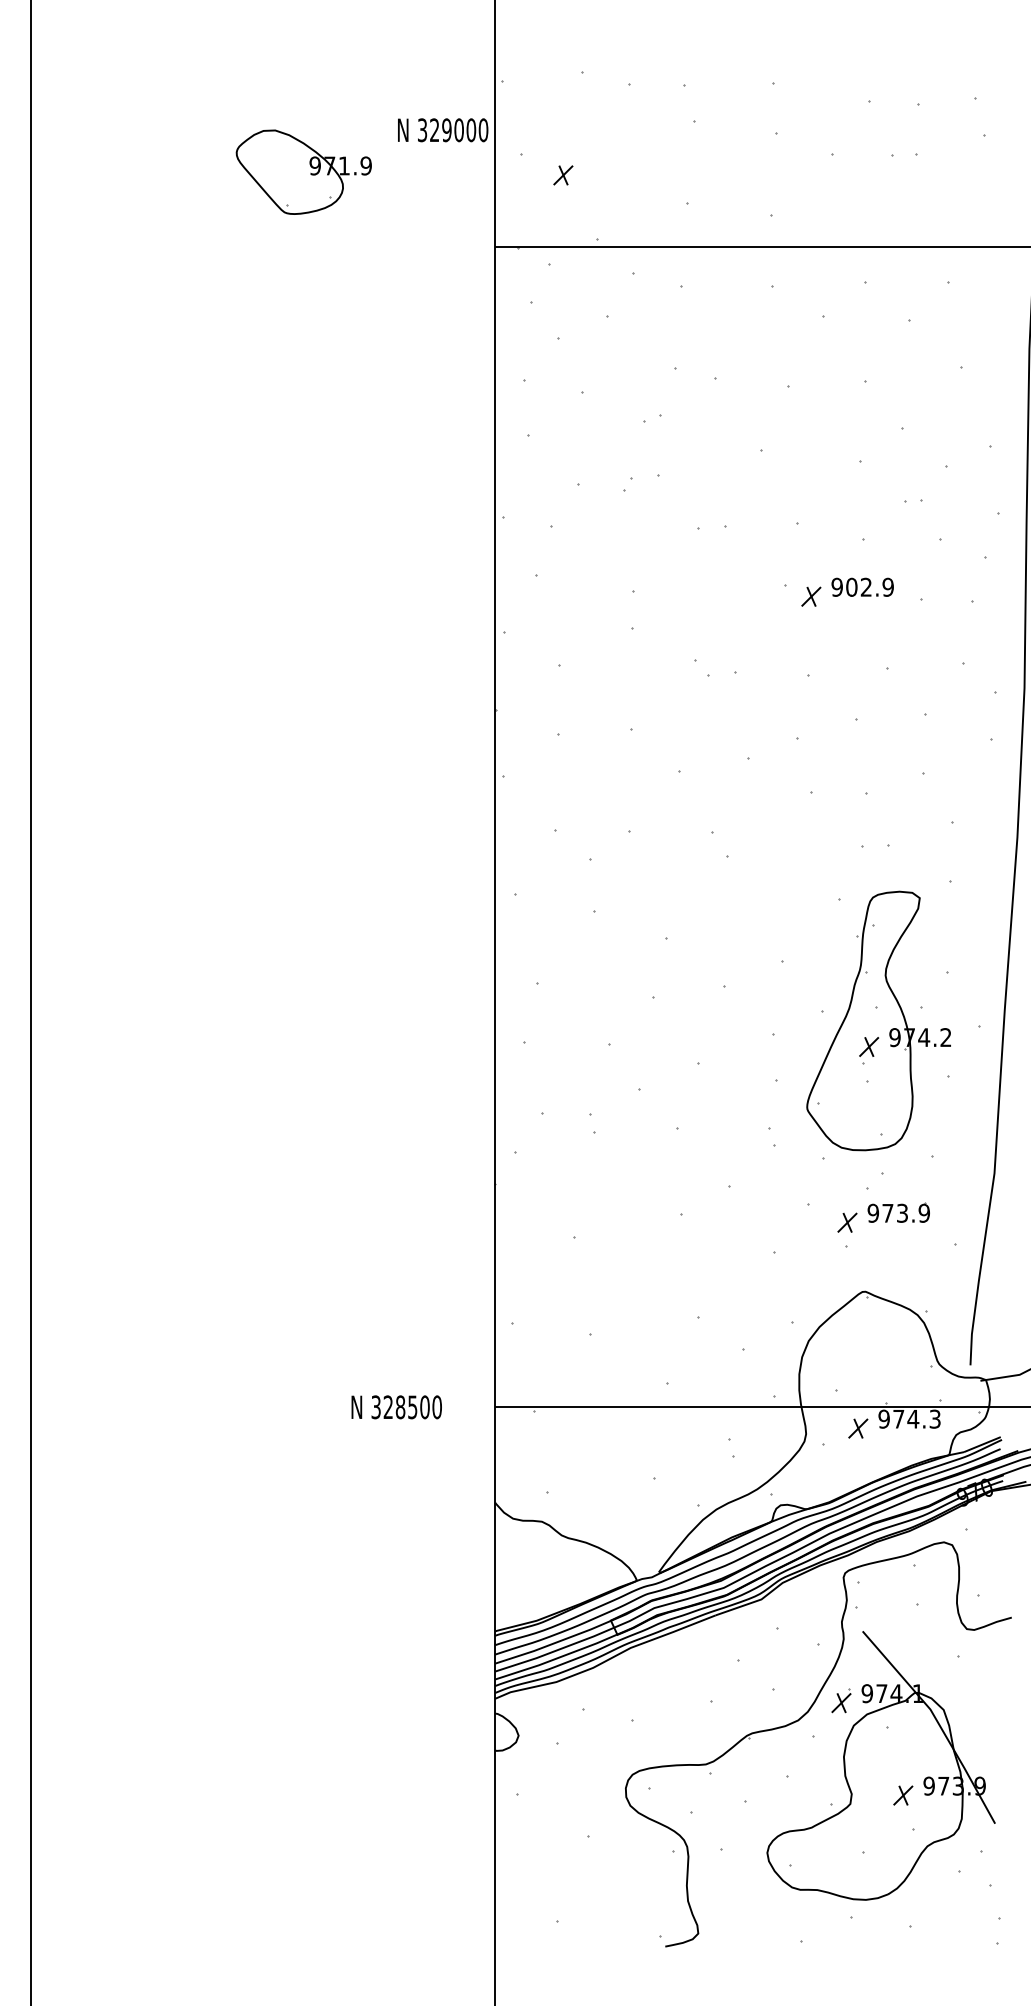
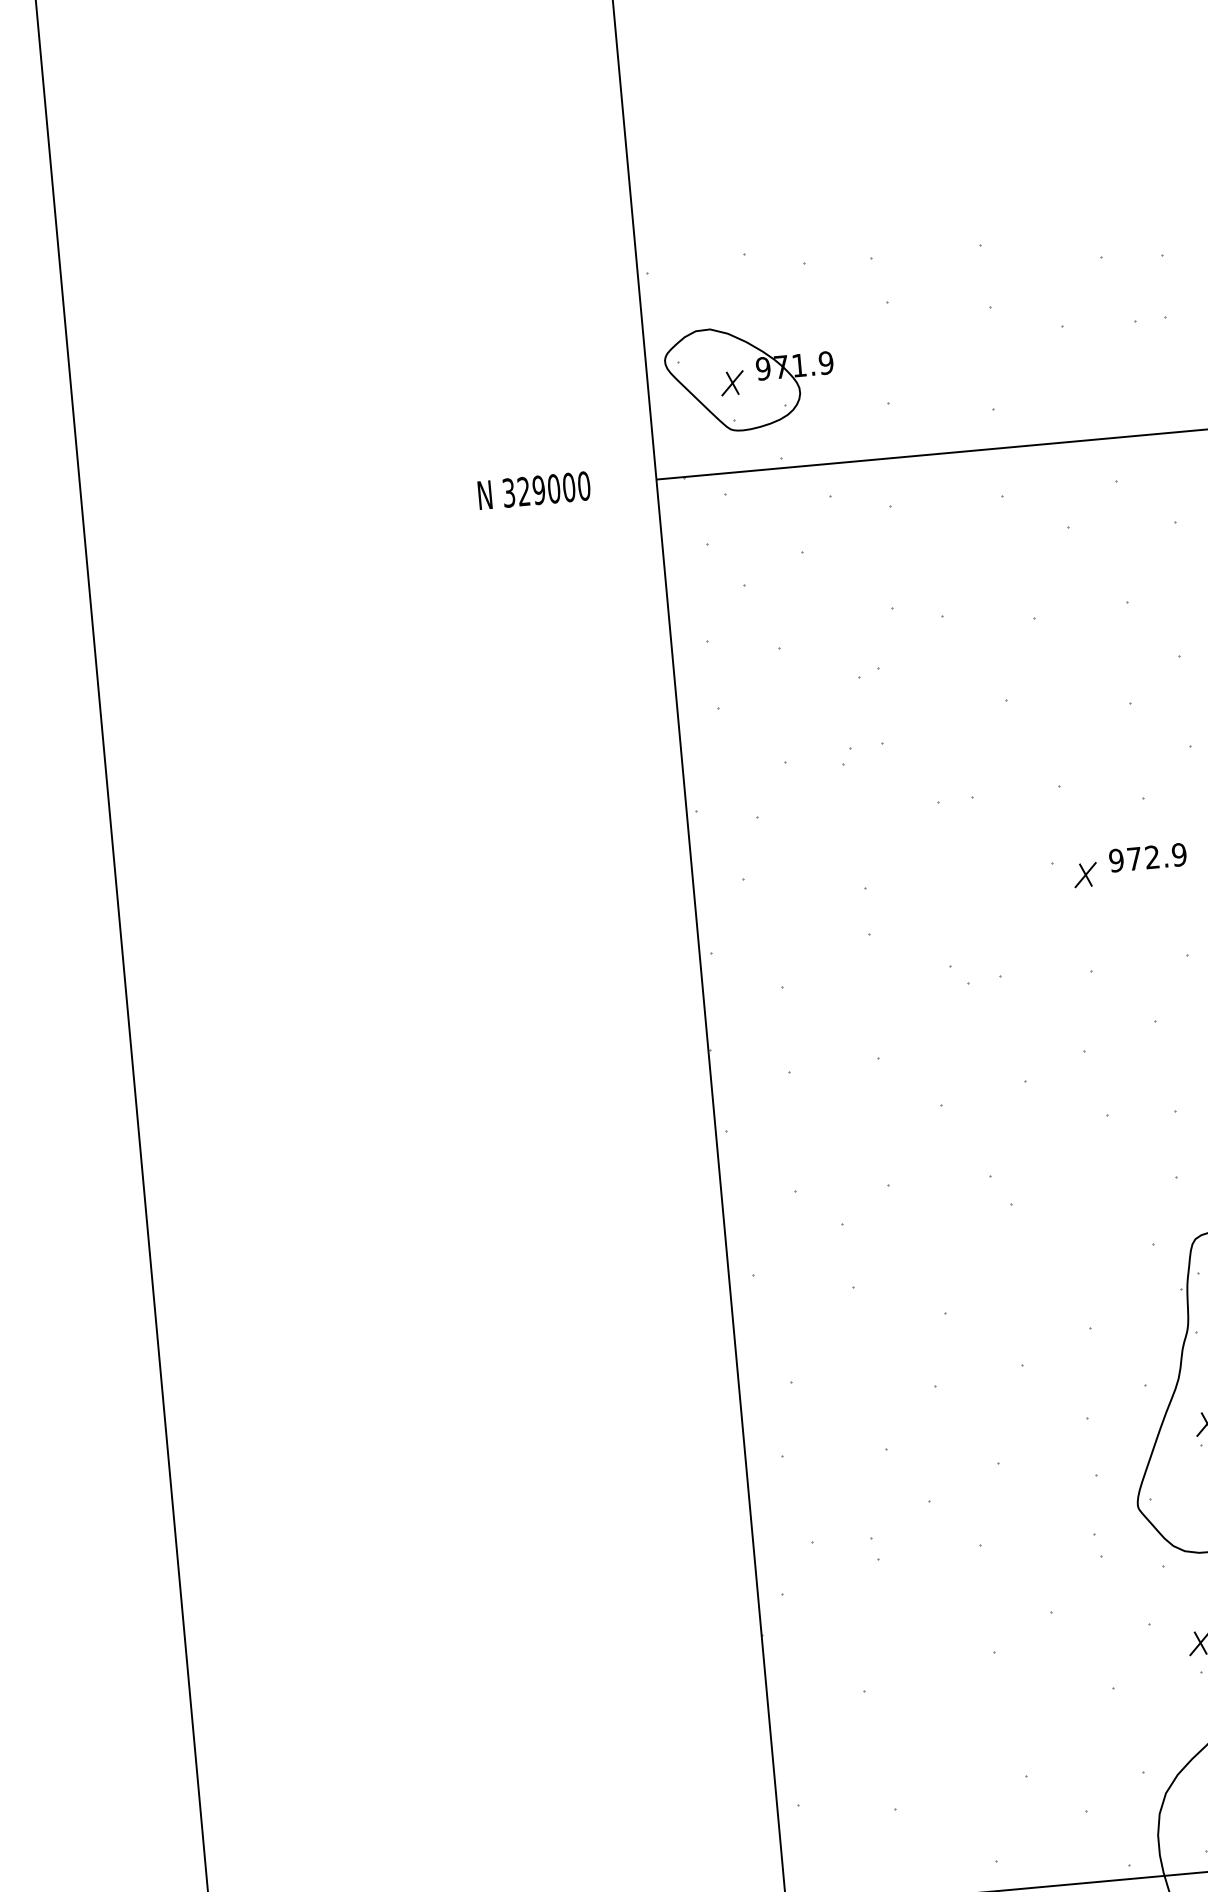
text: (443, 130) -> (534, 490), moved
part: (303, 171) -> (749, 376), moved
text: (851, 586) -> (1134, 857), 902.9 -> 972.9

